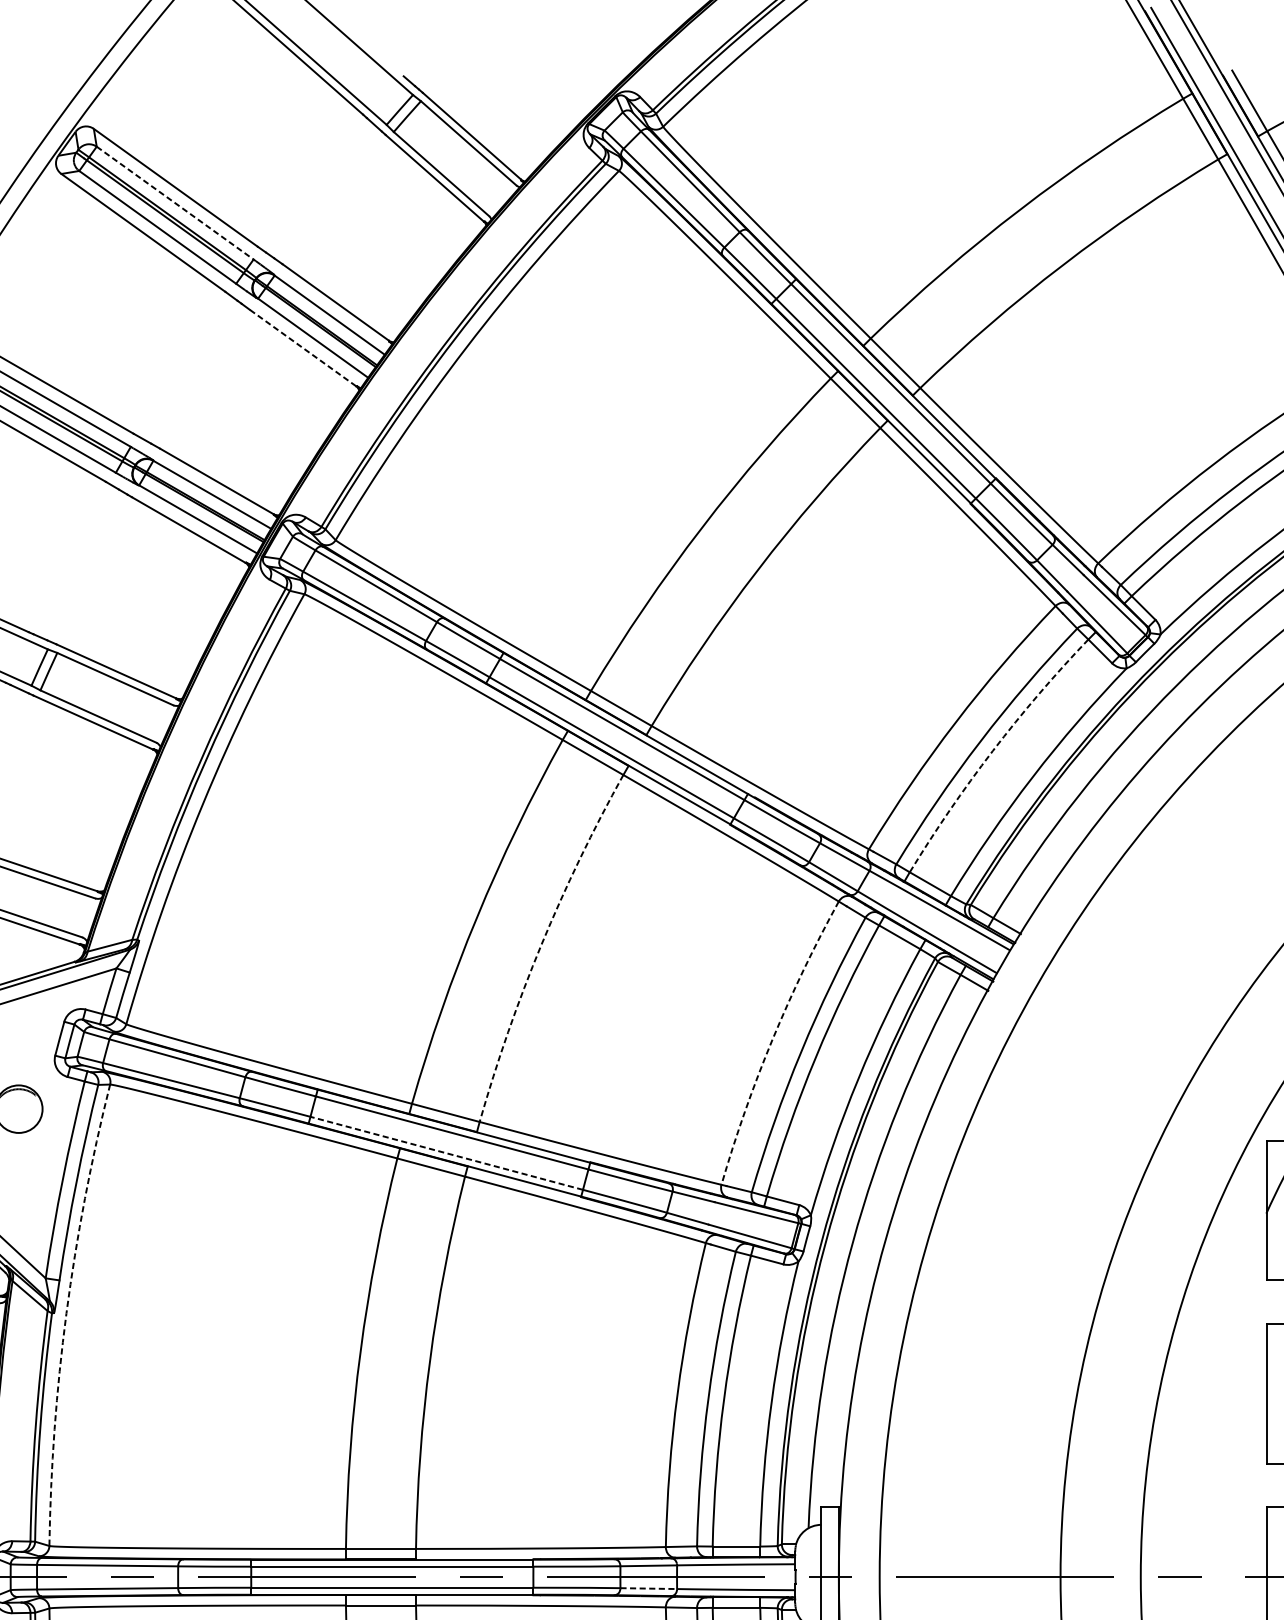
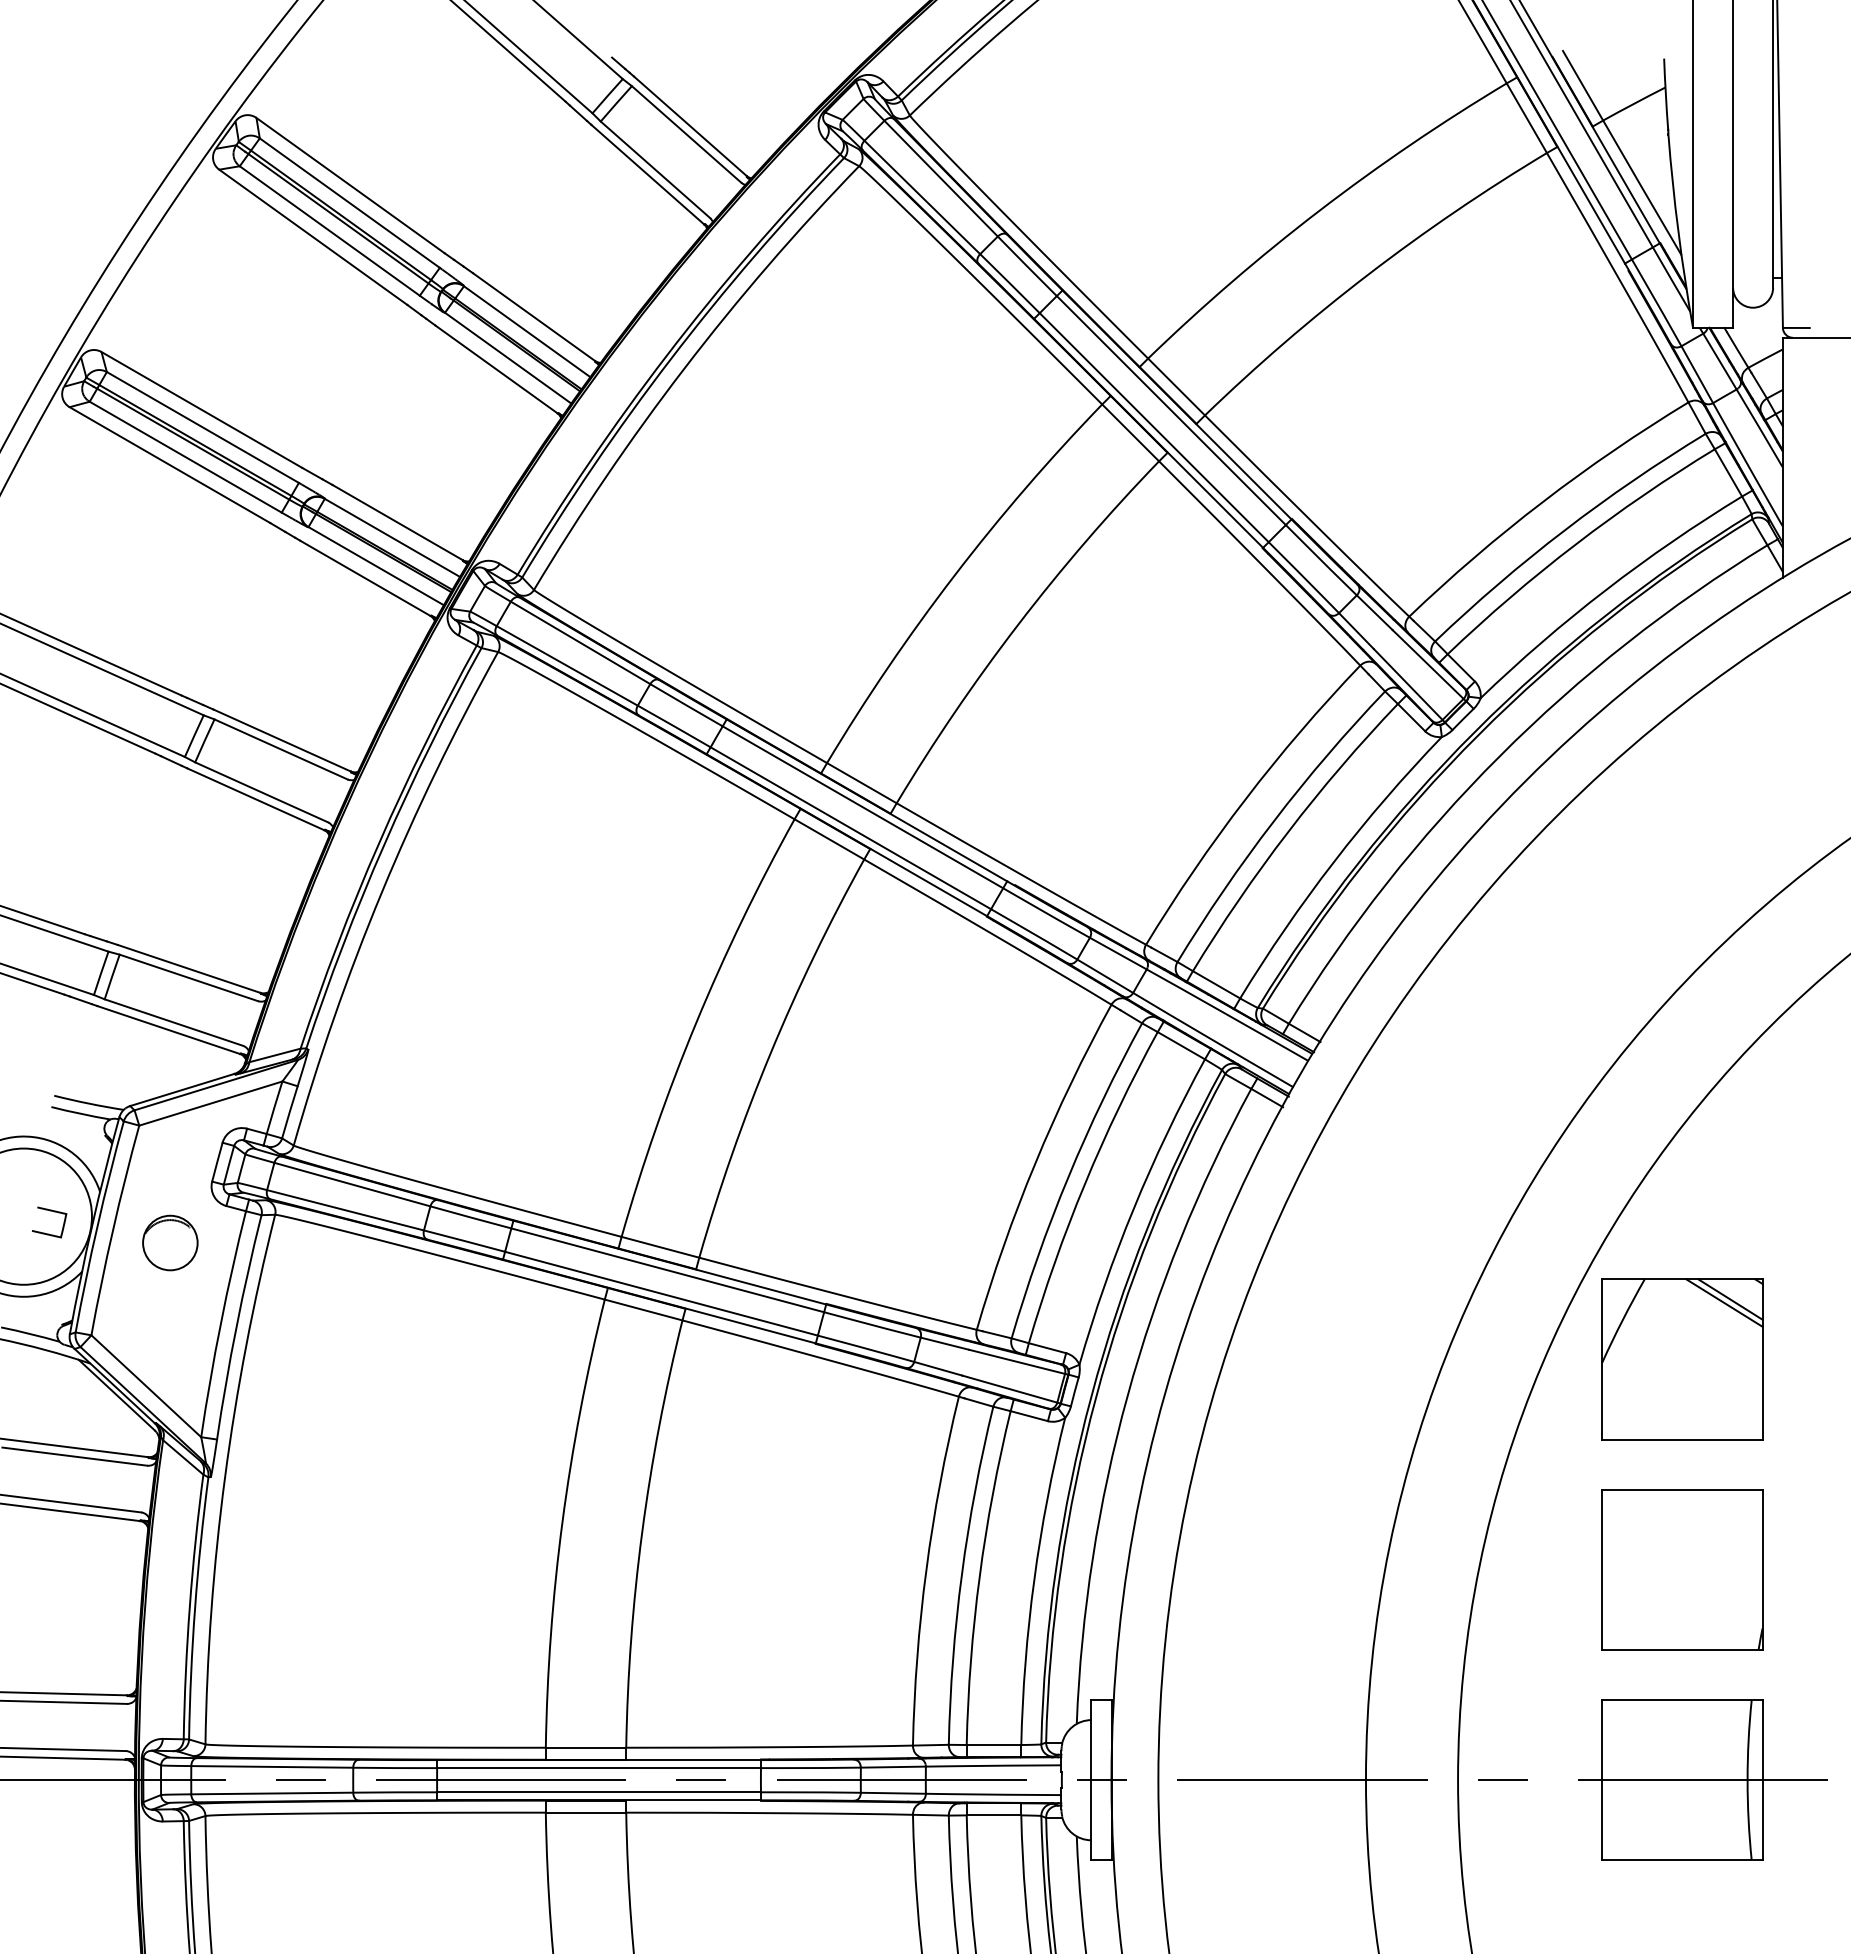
line: (174, 203) -> (349, 203), dashed -> solid
line: (302, 348) -> (496, 369), dashed -> solid
arc: (993, 751) -> (1288, 832), dashed -> solid
arc: (541, 944) -> (770, 1053), dashed -> solid
arc: (772, 1039) -> (1035, 1163), dashed -> solid
line: (446, 1153) -> (661, 1293), dashed -> solid
arc: (66, 1313) -> (225, 1477), dashed -> solid
line: (648, 1588) -> (893, 1793), dashed -> solid

